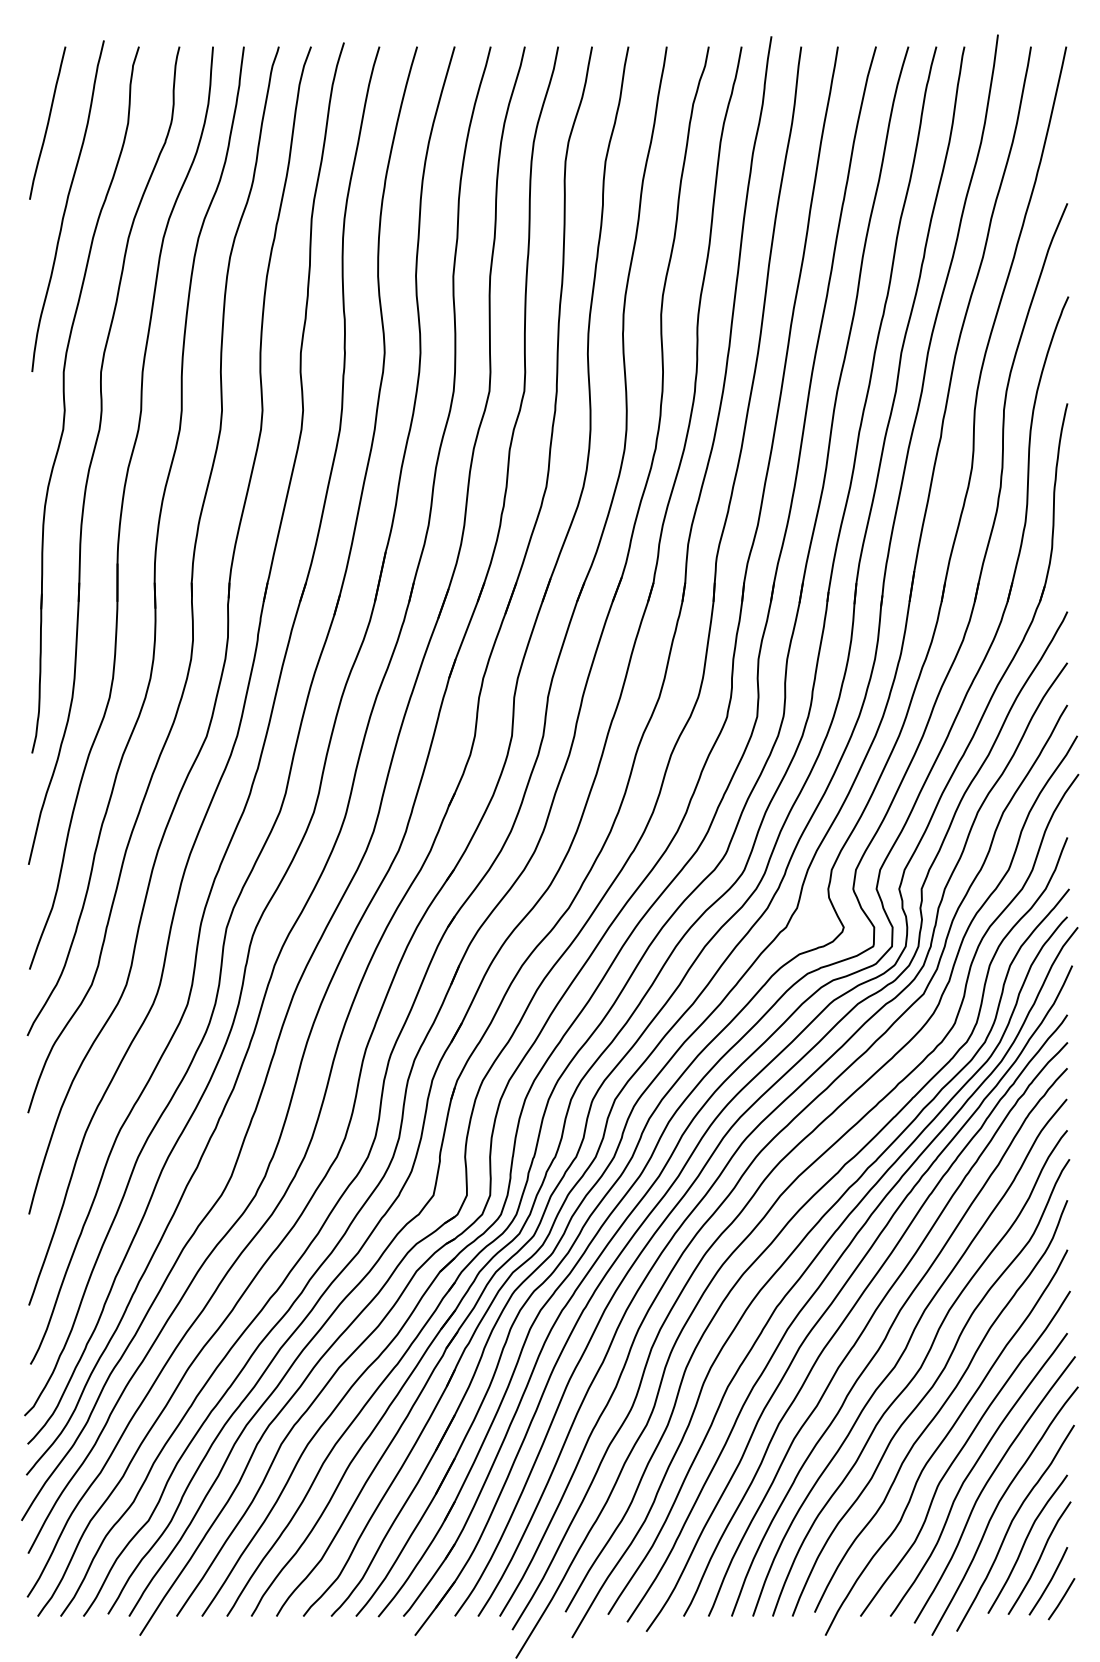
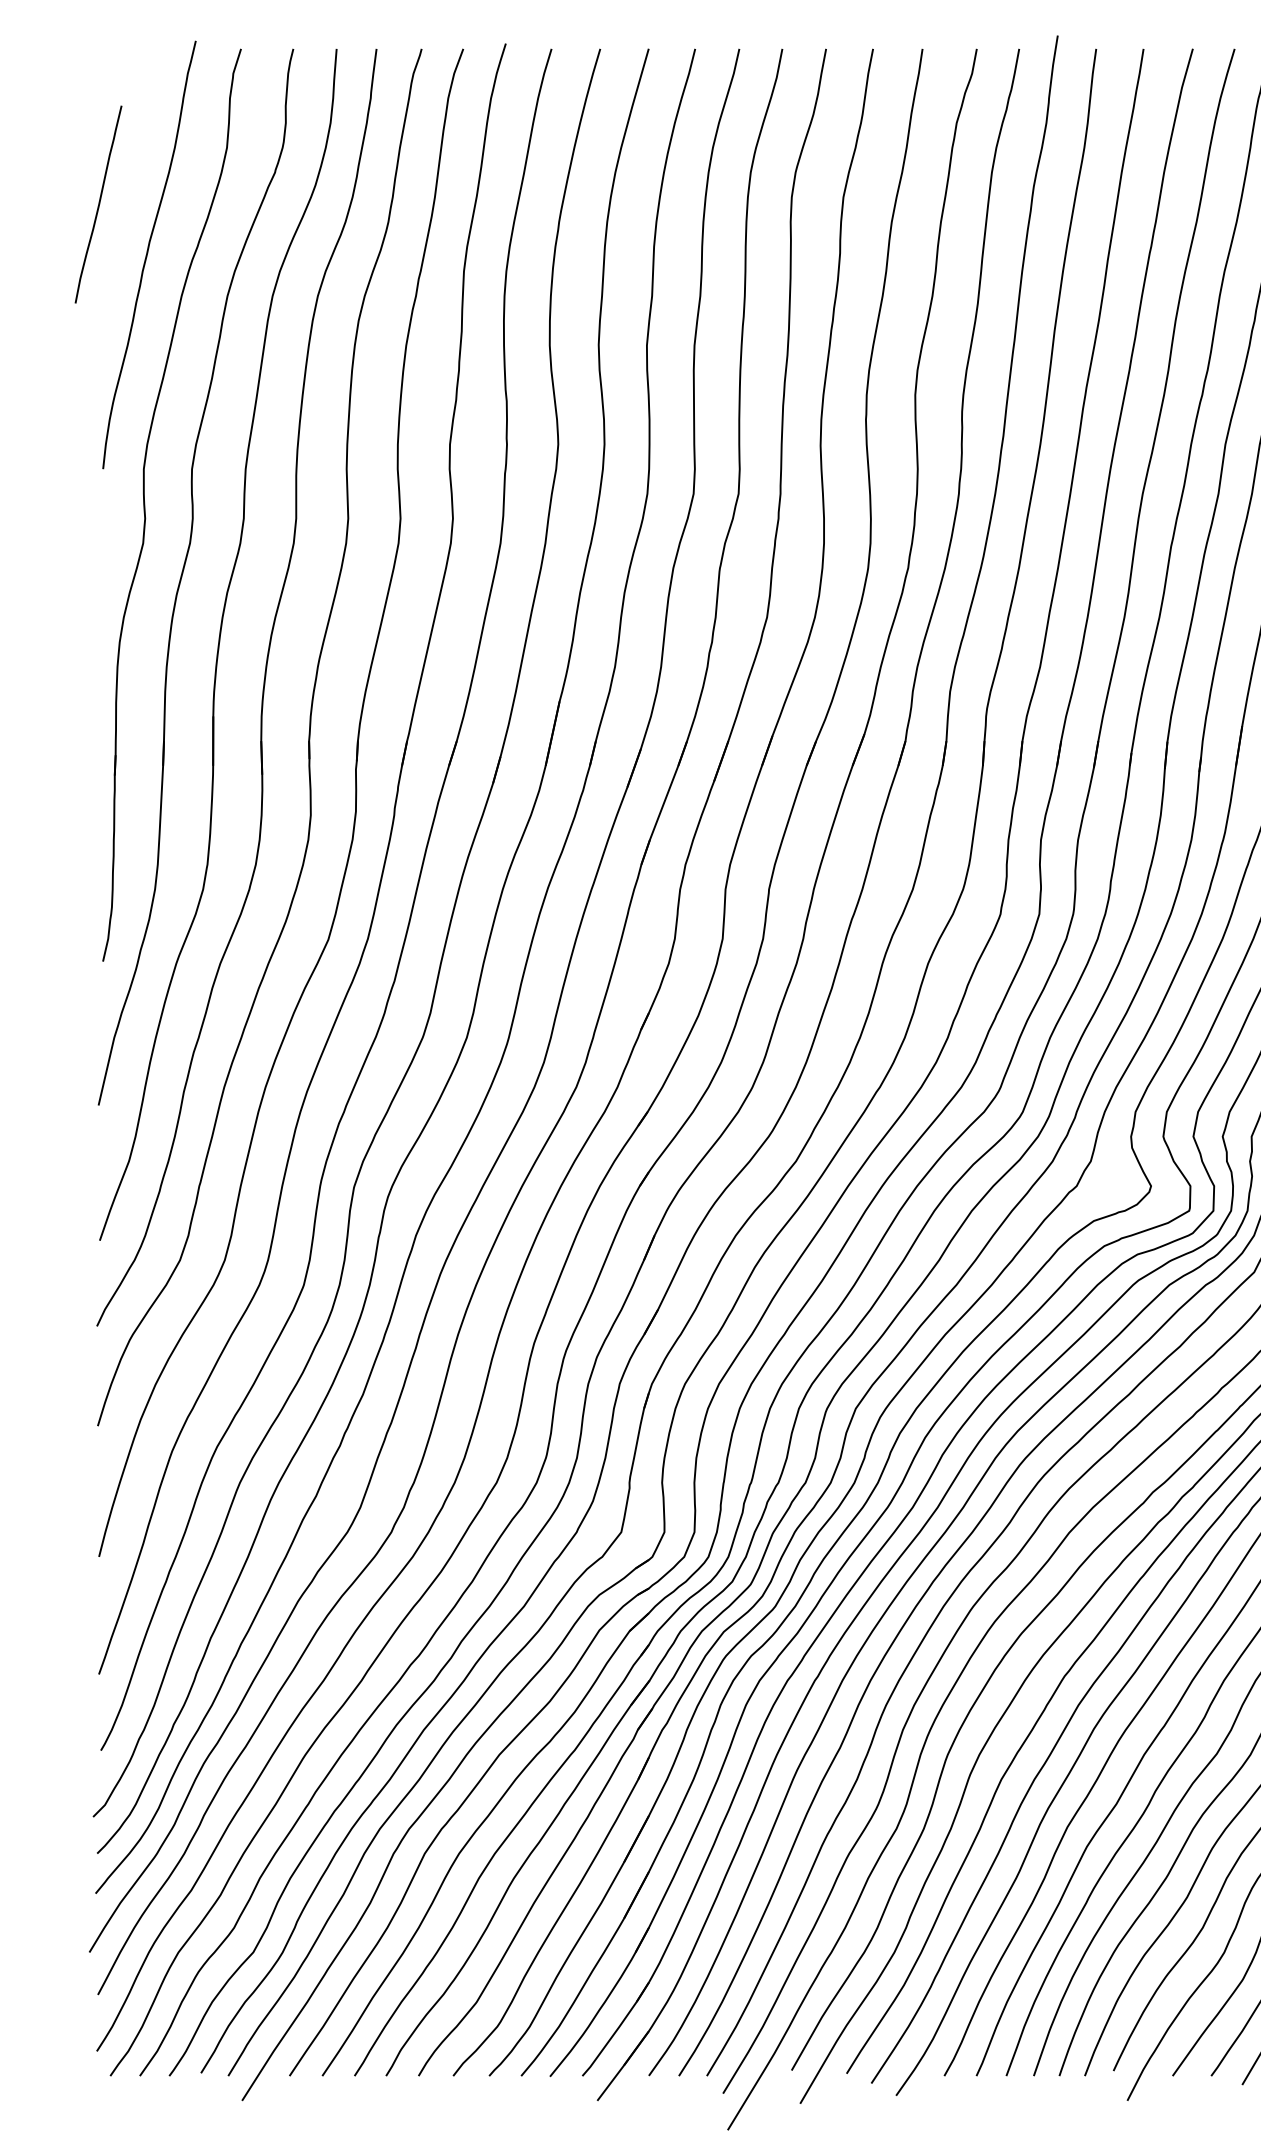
curve: (47, 122) -> (98, 203), moved

